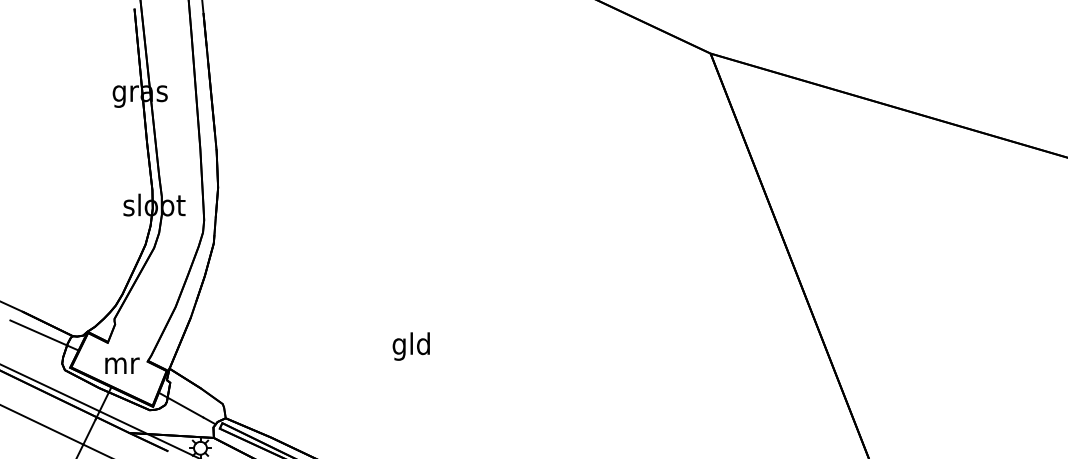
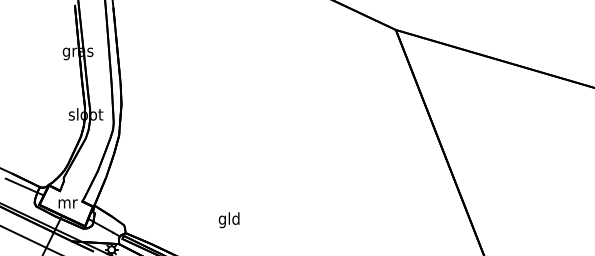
text: (410, 347) -> (228, 220), moved

